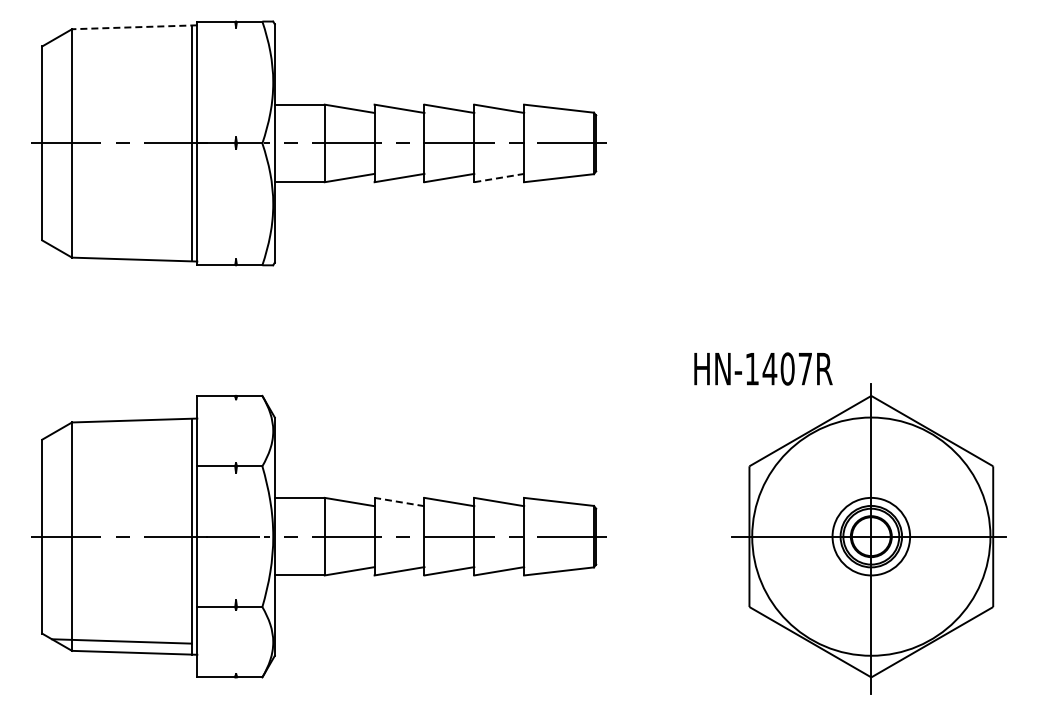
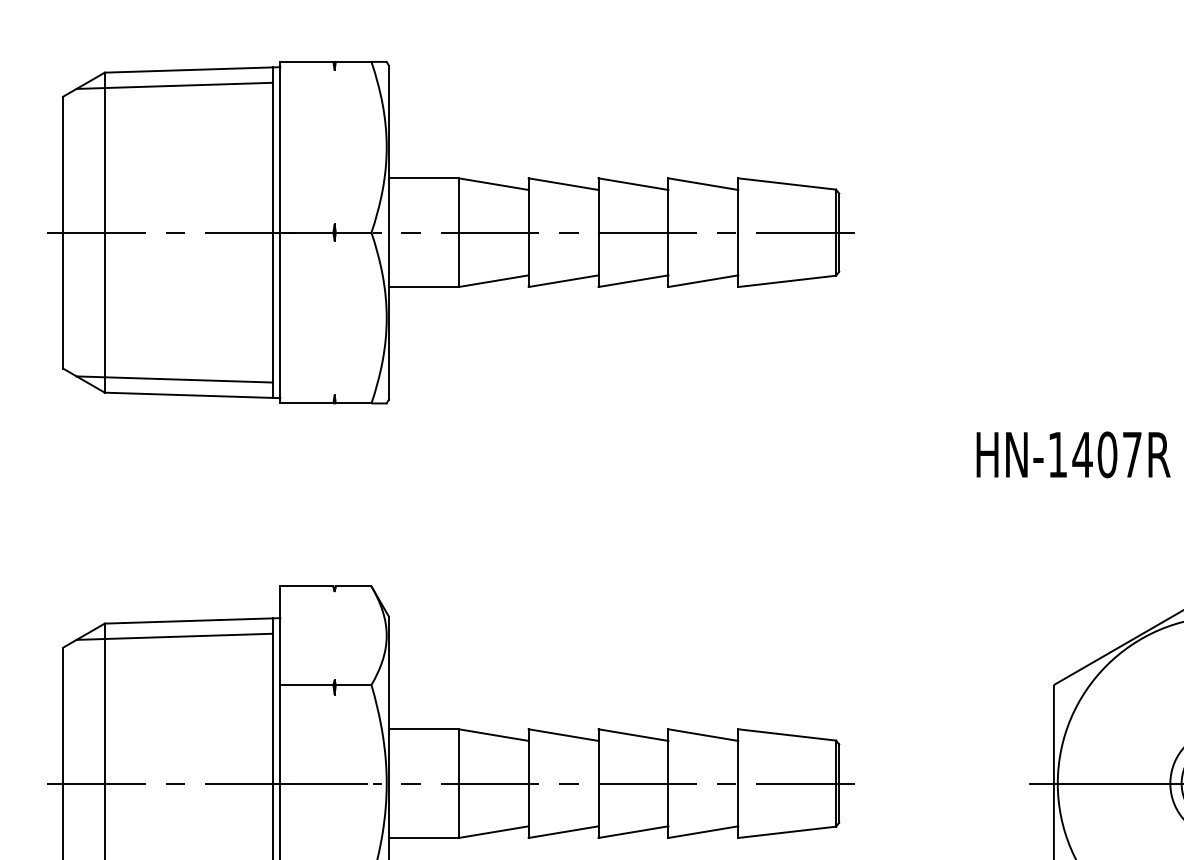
line: (134, 27) -> (192, 70), dashed -> solid
line: (121, 38) -> (174, 85), added
line: (499, 177) -> (703, 280), dashed -> solid
line: (121, 248) -> (174, 379), added
text: (763, 368) -> (1073, 454), moved
line: (121, 431) -> (174, 636), added
line: (399, 501) -> (563, 734), dashed -> solid

